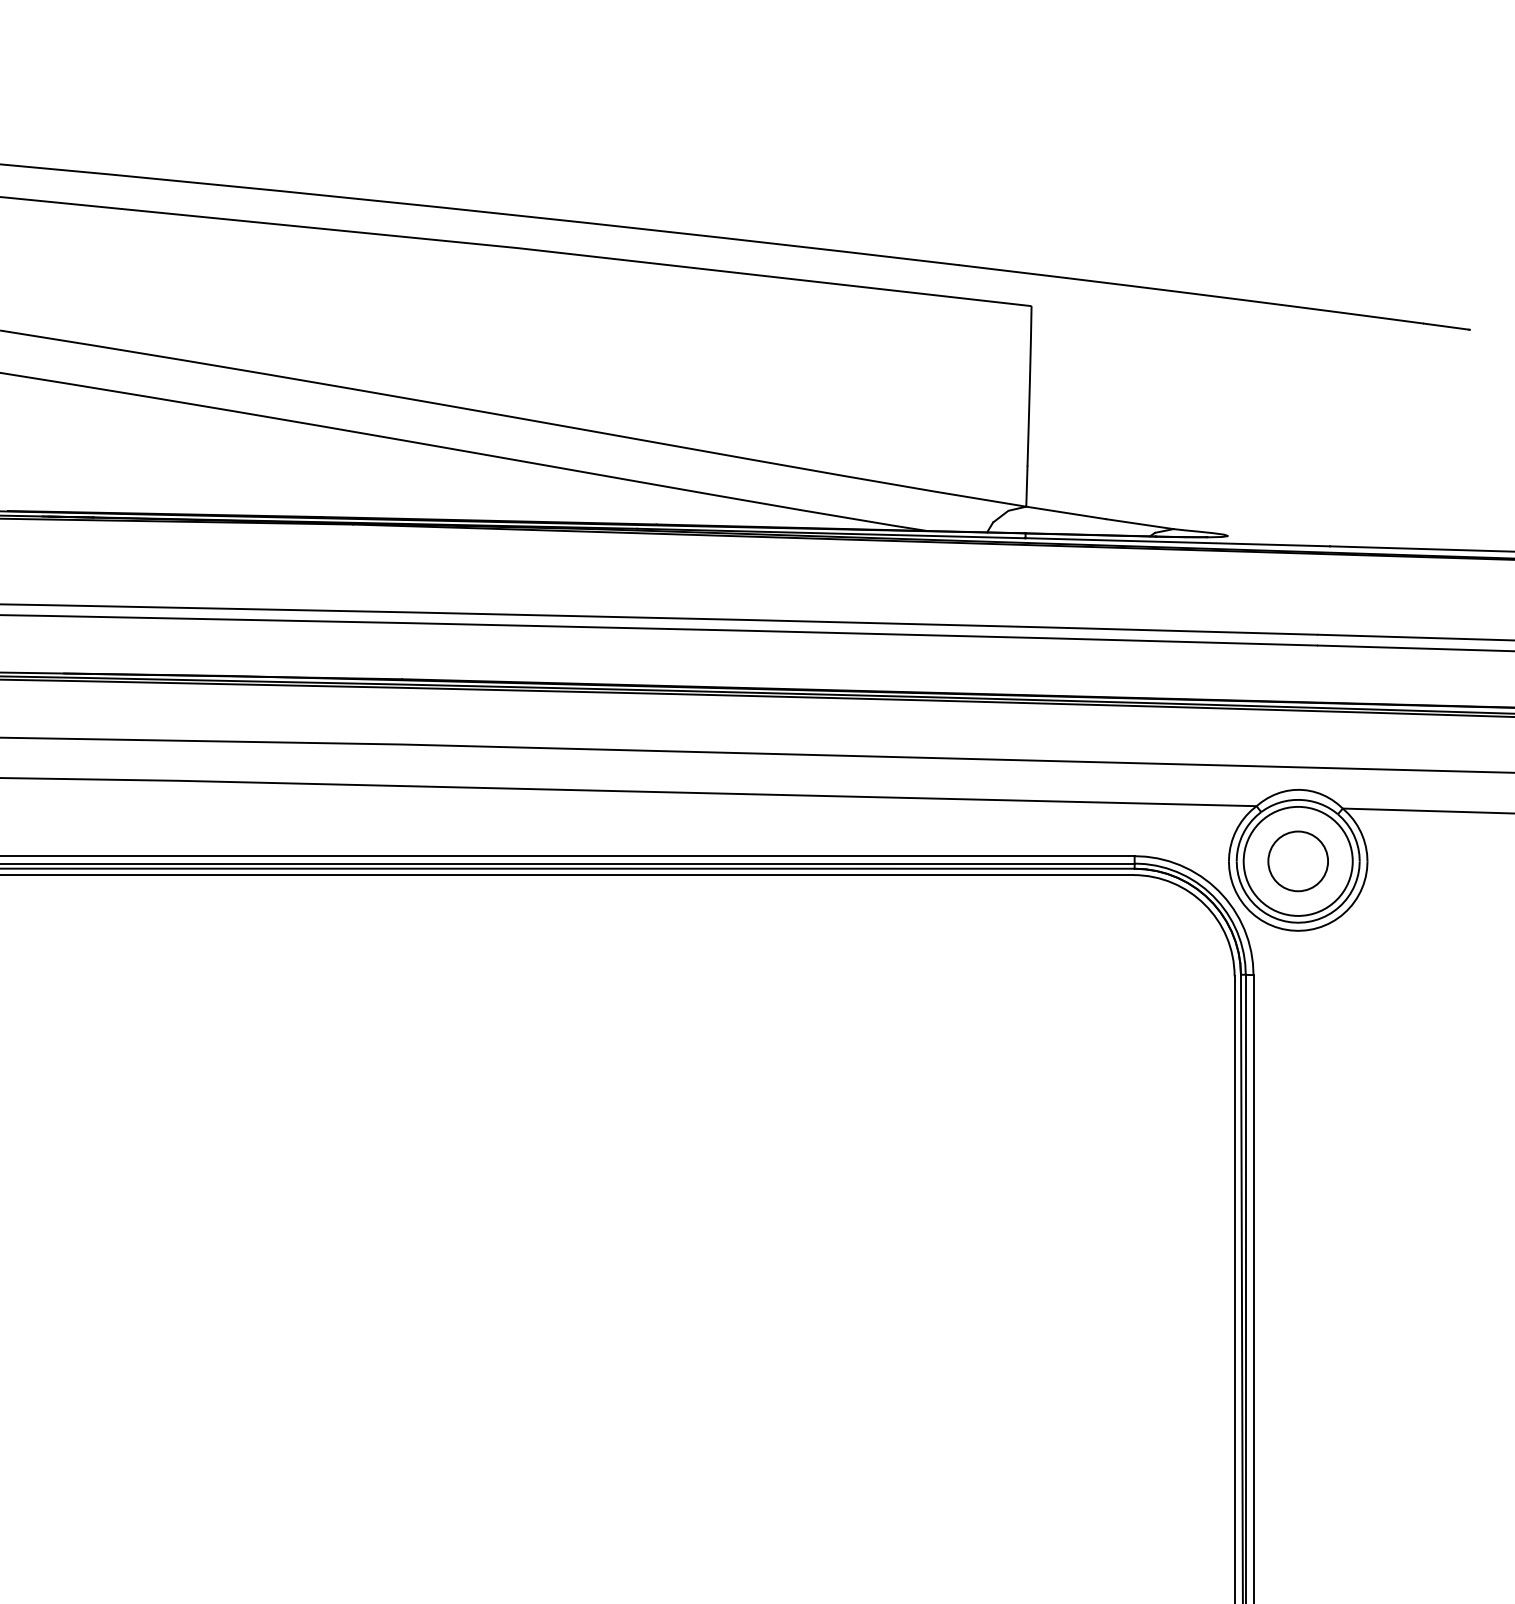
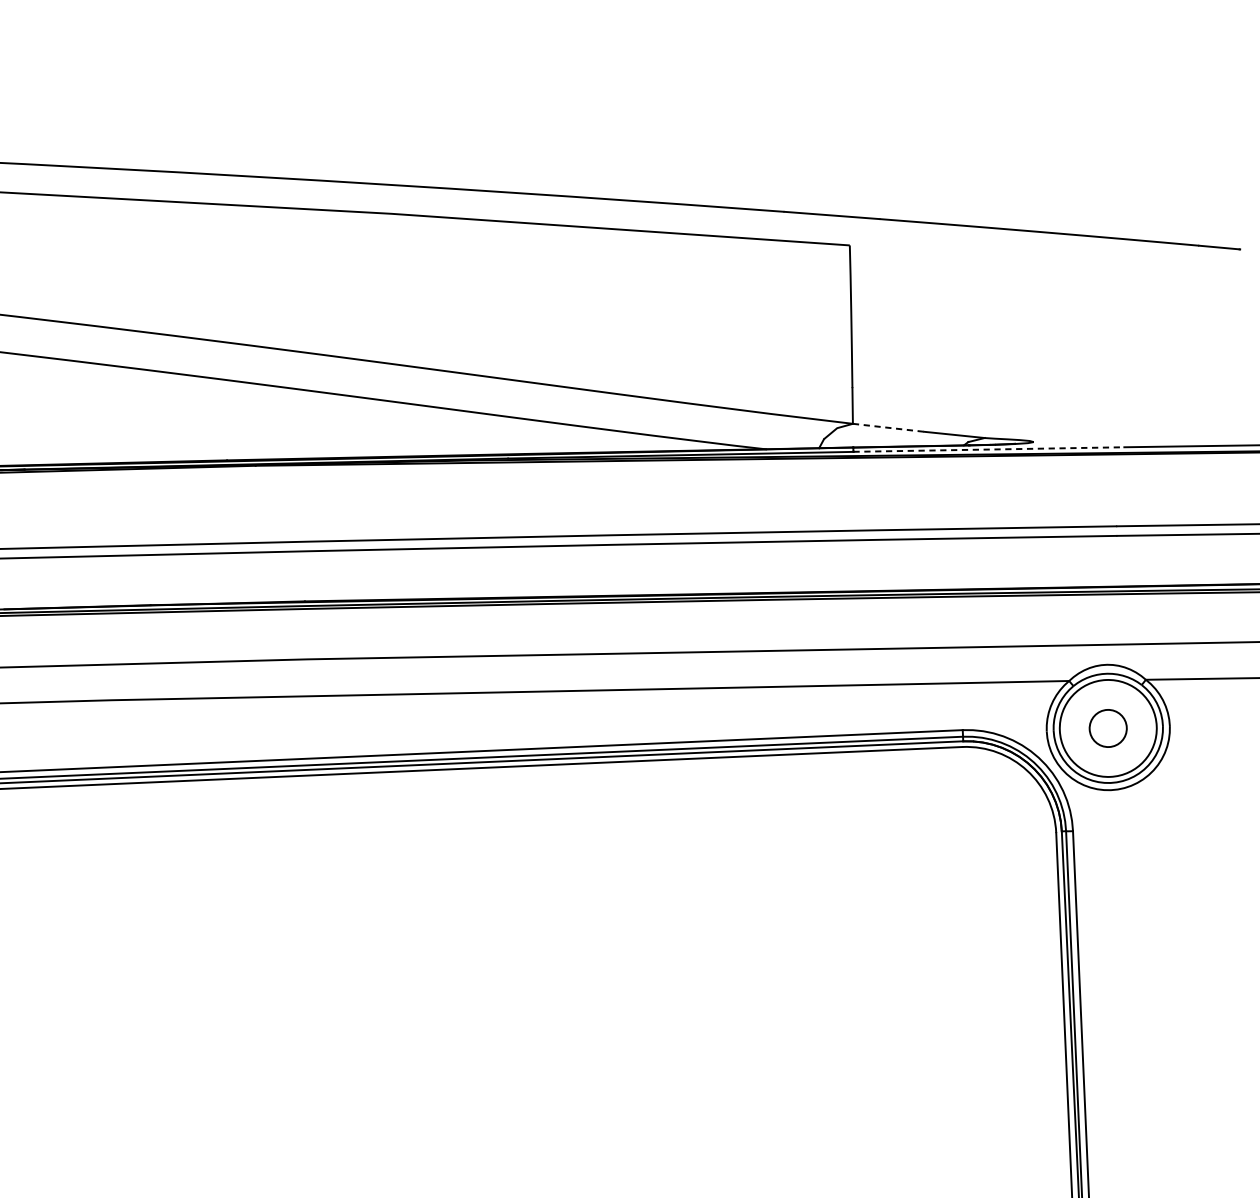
line: (1066, 513) -> (888, 428), solid -> dashed
line: (1178, 542) -> (989, 449), solid -> dashed
circle: (1297, 861) -> (1107, 728), size x0.7

